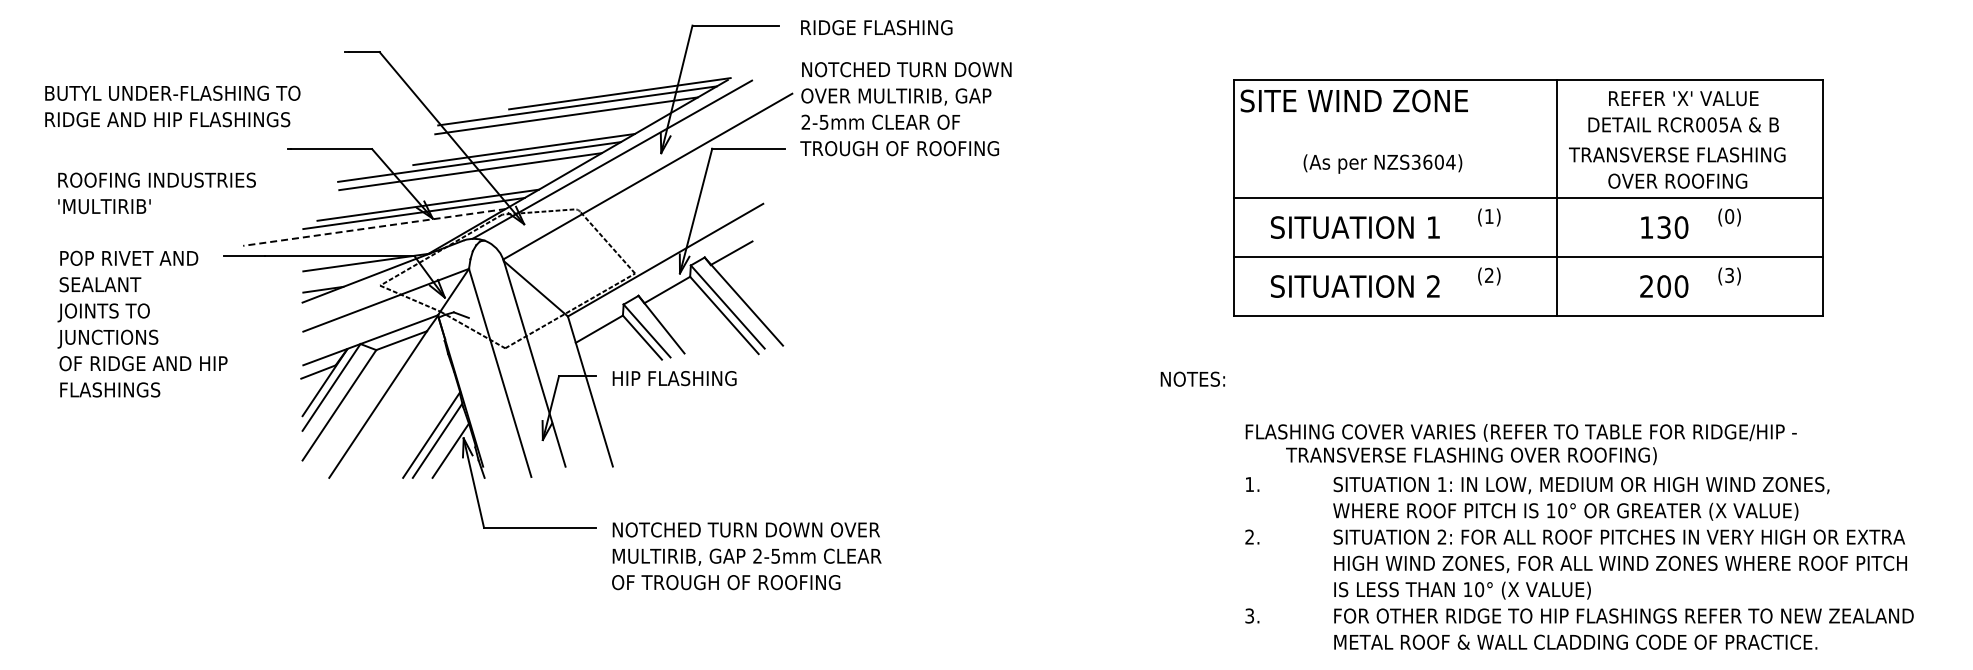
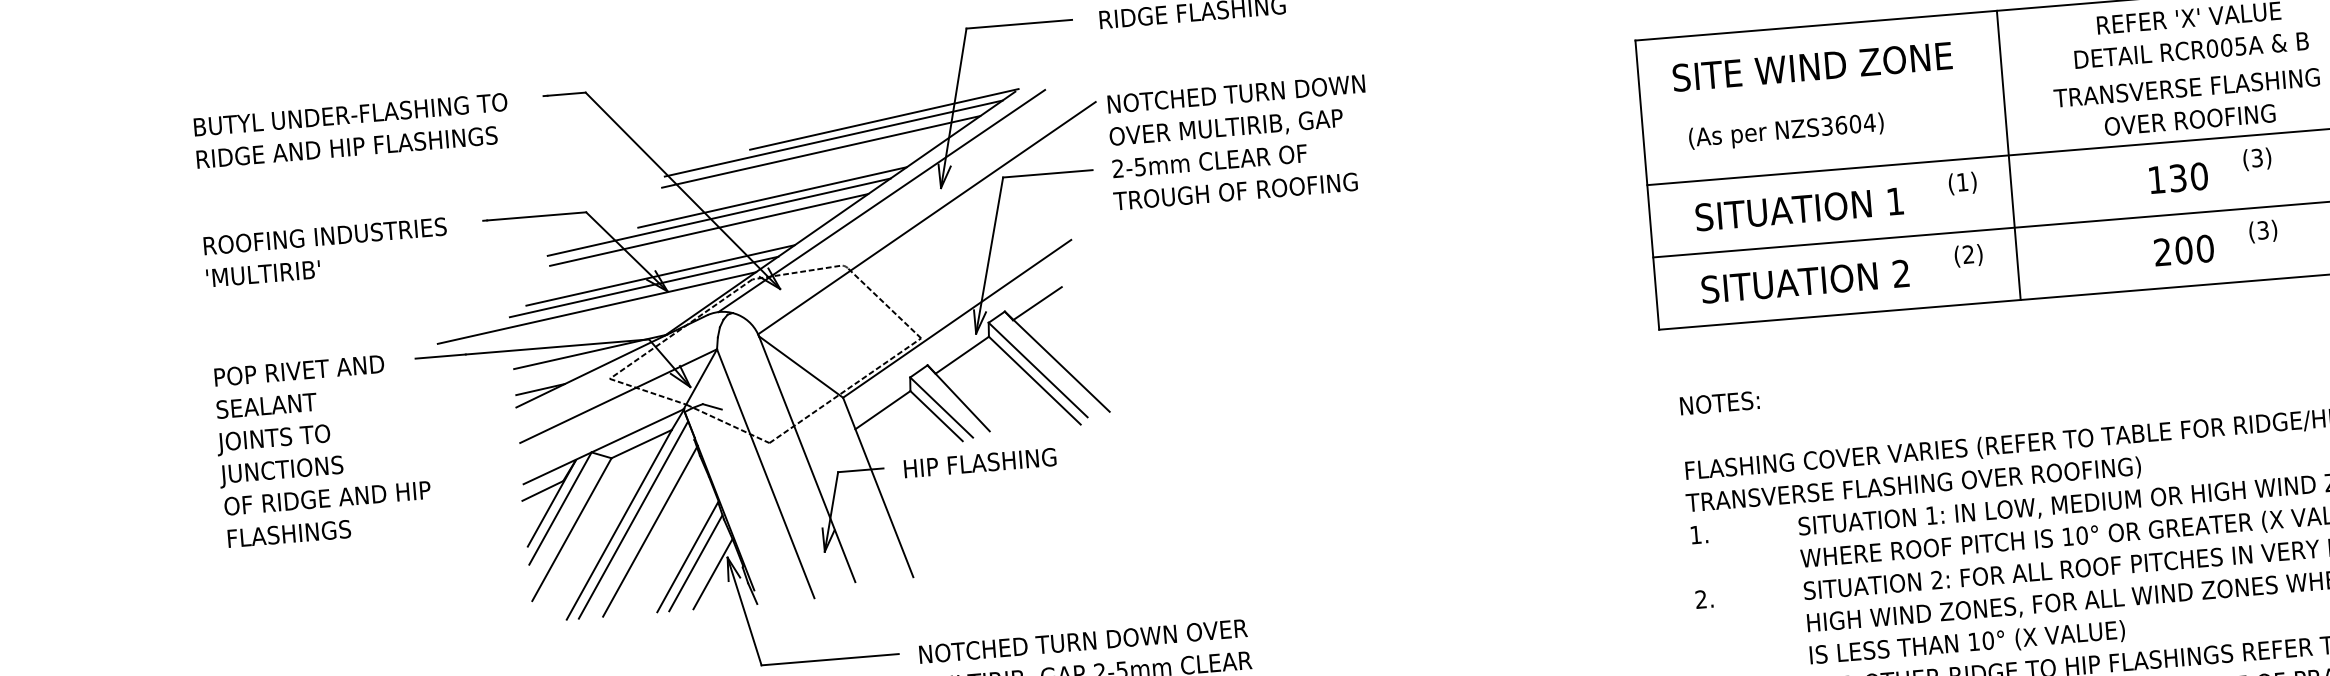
text: (1353, 100) -> (1811, 66), moved
text: (172, 106) -> (351, 130), moved
text: (905, 109) -> (1238, 143), moved
text: (1382, 163) -> (1785, 131), moved
text: (156, 193) -> (325, 252), moved
line: (1556, 197) -> (2008, 155), moved
text: (1729, 216) -> (2257, 158), (0) -> (3)
line: (374, 227) -> (596, 308), dashed -> solid
text: (1192, 378) -> (1719, 402), moved
line: (389, 401) -> (632, 519), added
line: (402, 411) -> (649, 530), added
text: (1471, 456) -> (1913, 486), moved

